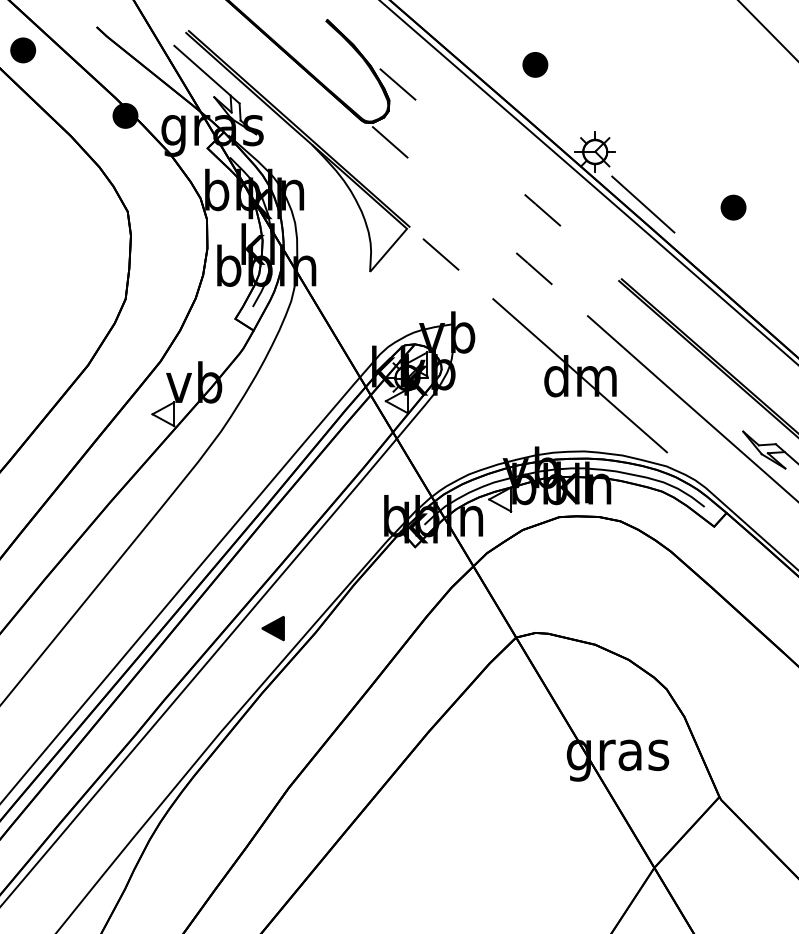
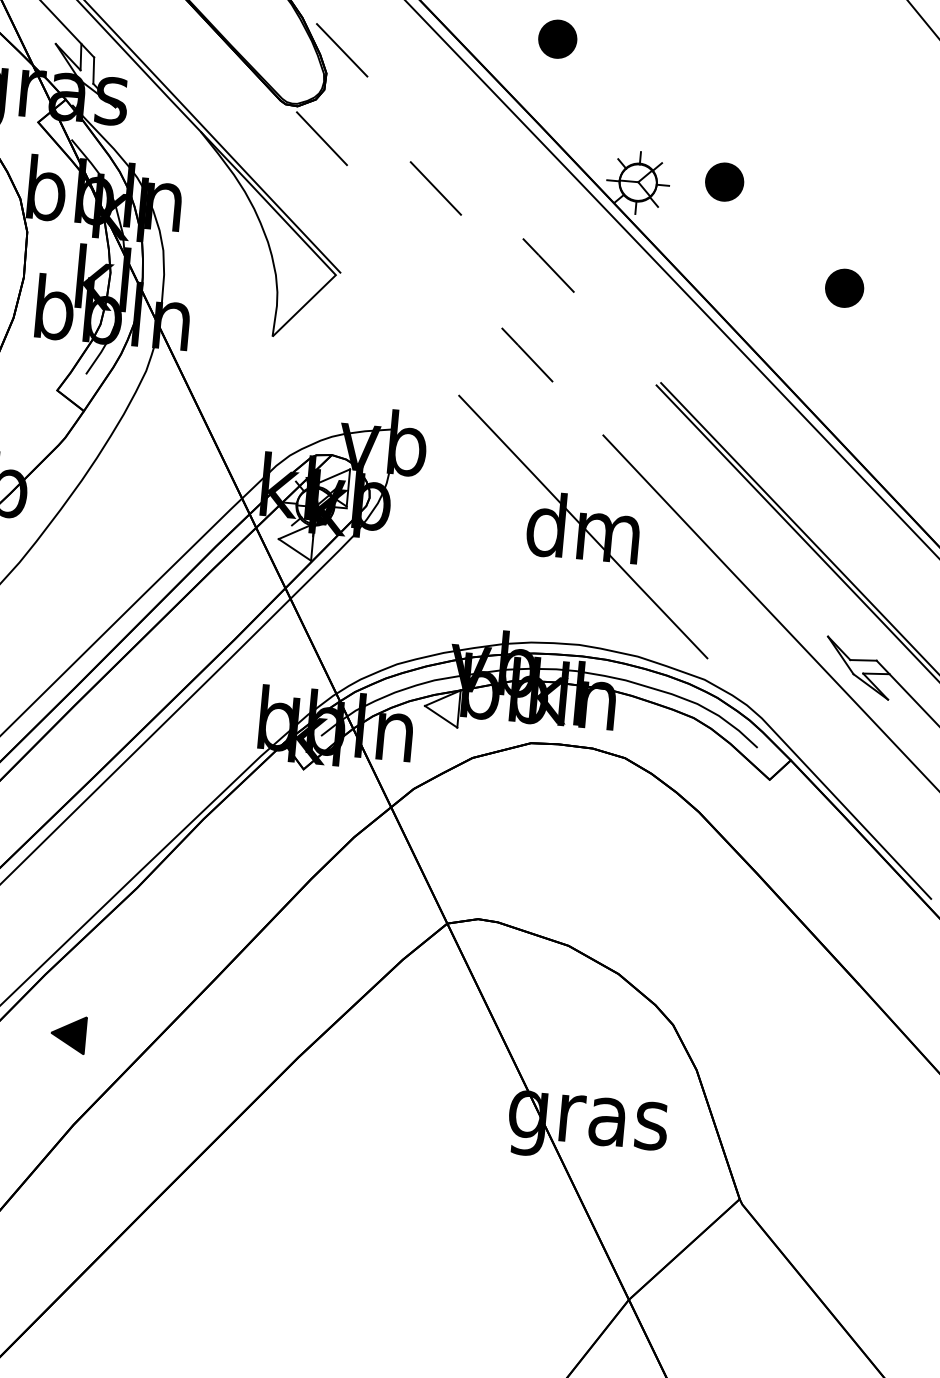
part: (650, 146) -> (724, 181), added
line: (643, 204) -> (705, 270), removed
line: (440, 254) -> (435, 188), moved
part: (272, 628) -> (67, 1034), moved

